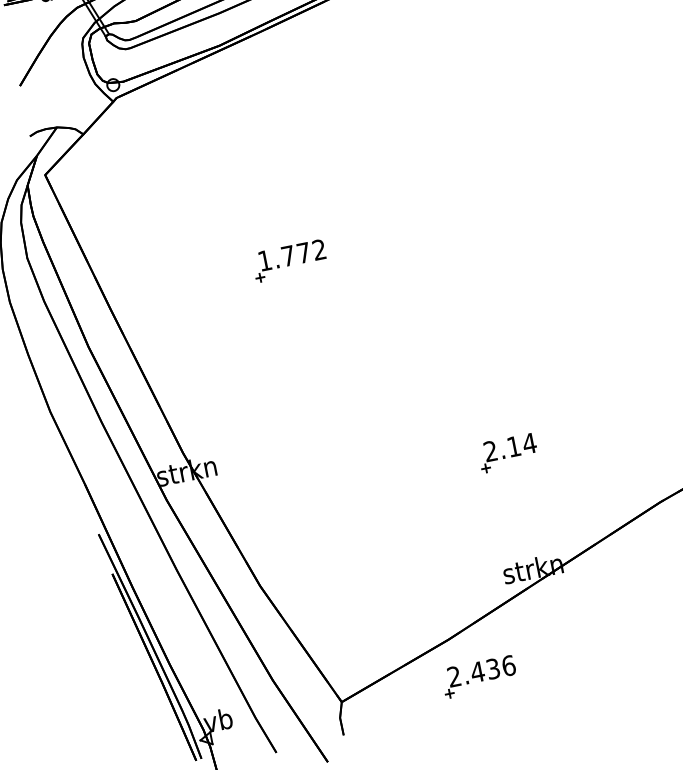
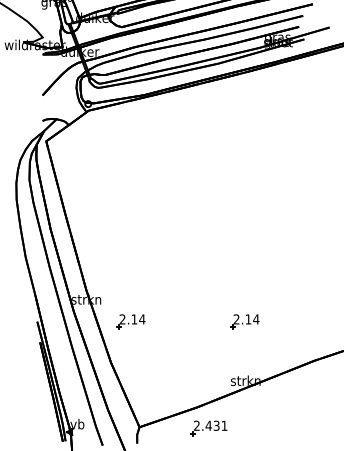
part: (288, 260) -> (156, 206), removed
part: (282, 497) -> (130, 321), added
text: (508, 665) -> (224, 425), 2.436 -> 2.431

